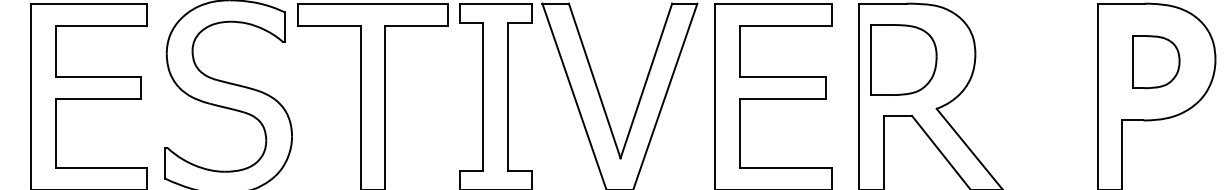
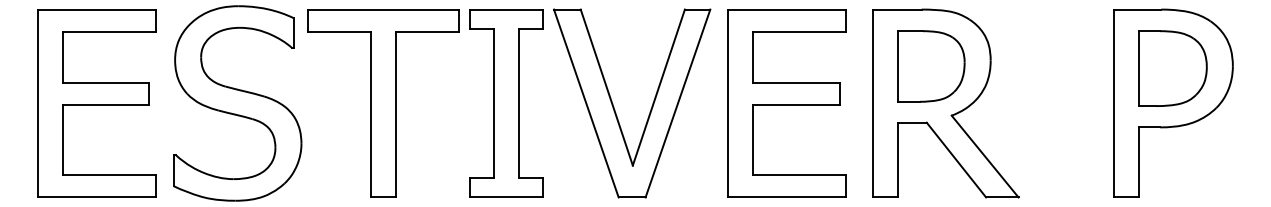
part: (903, 60) -> (931, 66), moved
part: (1155, 62) -> (1172, 68), size x1.43

